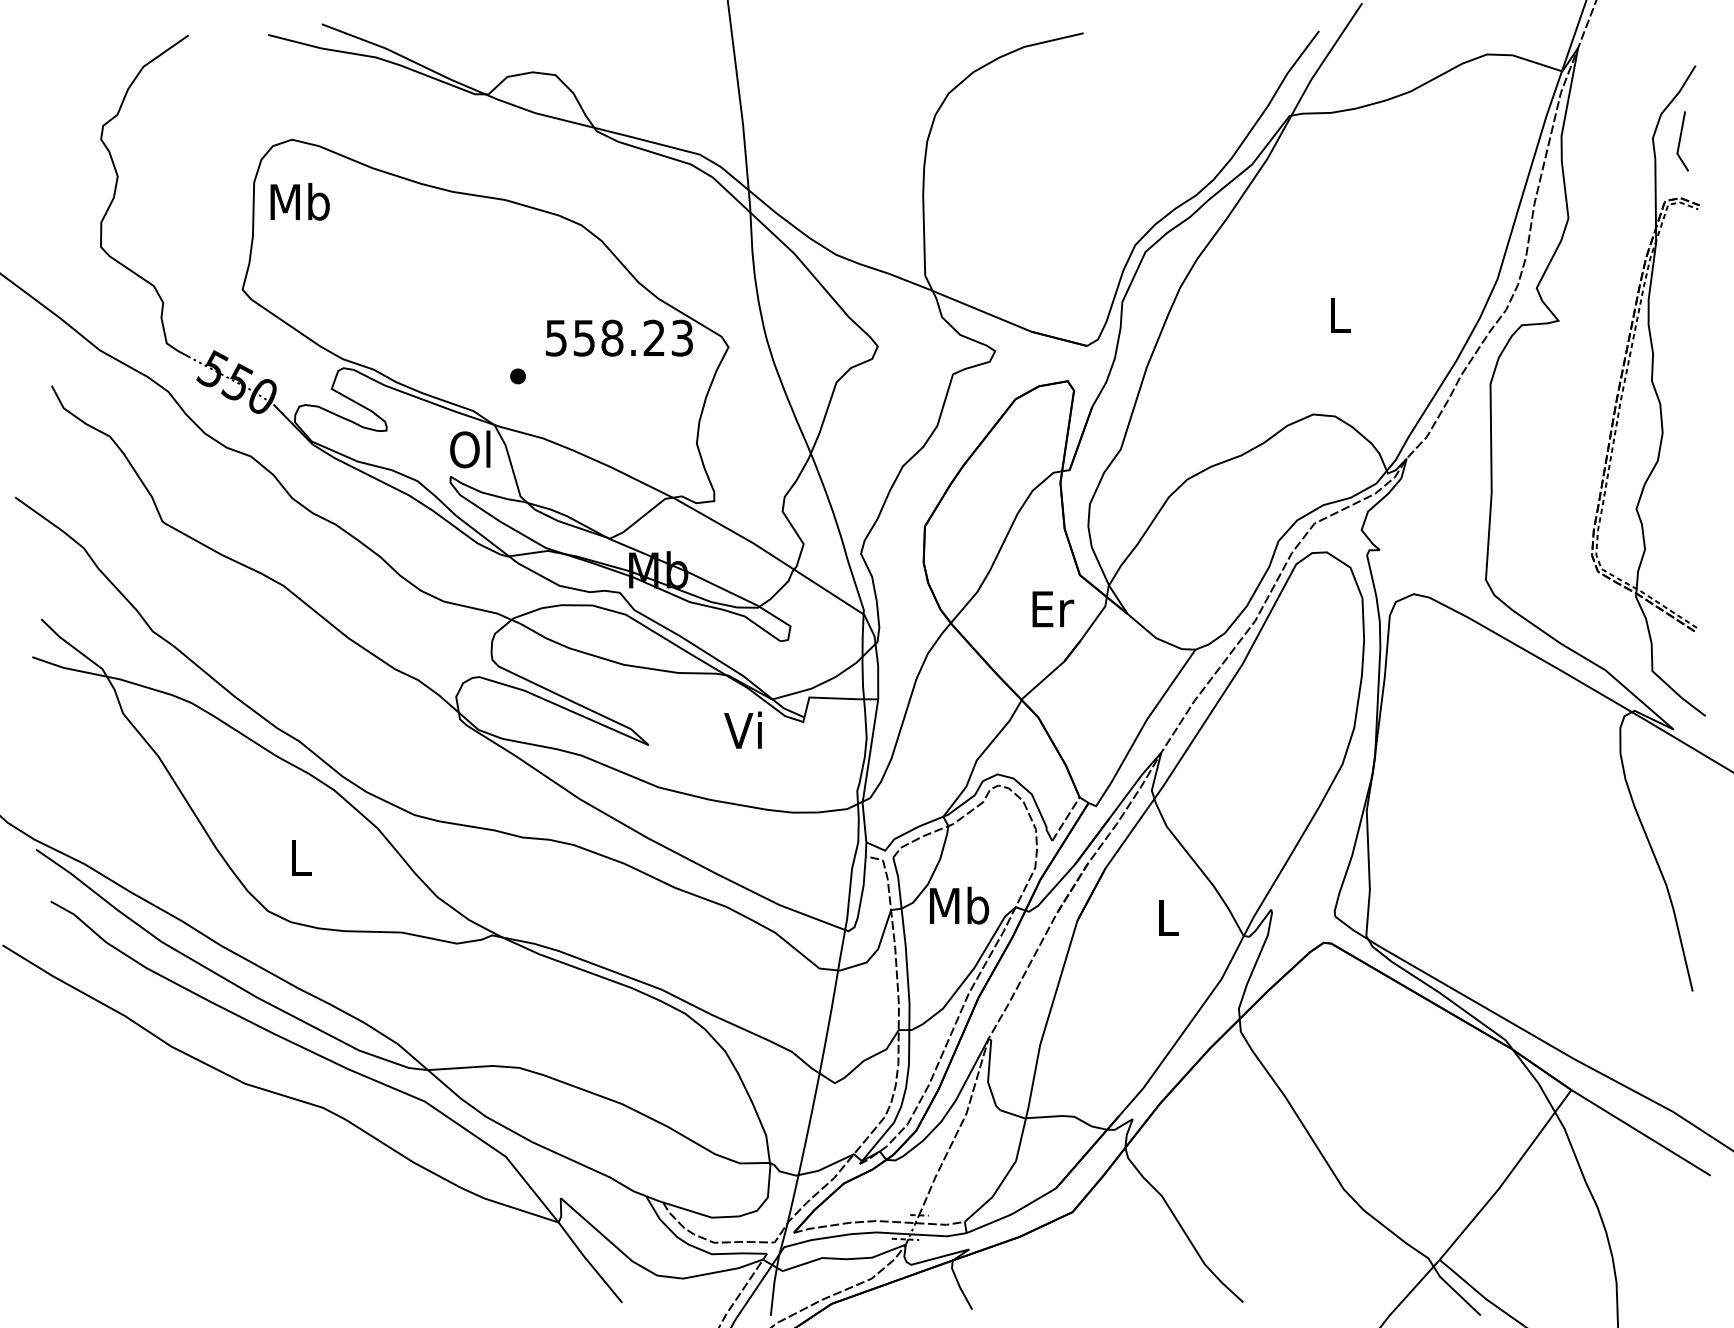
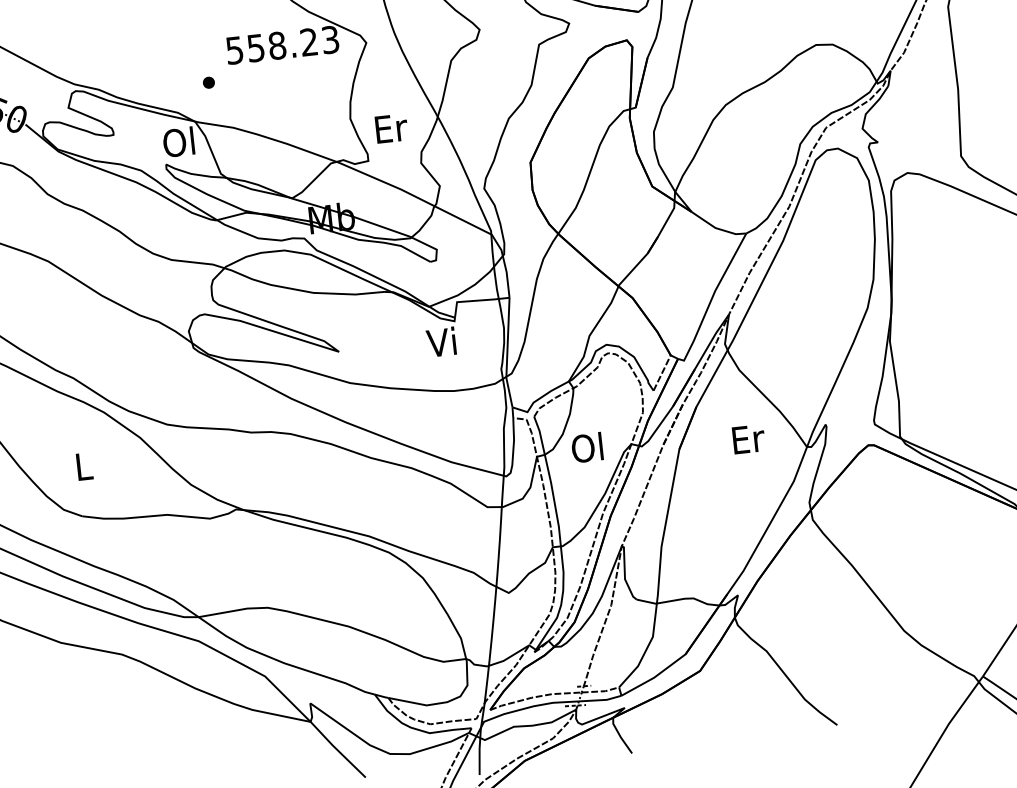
text: (1053, 609) -> (391, 128), moved
text: (742, 729) -> (440, 341), moved
text: (959, 905) -> (588, 447), Mb -> Ol
text: (1169, 917) -> (749, 439), L -> Er

